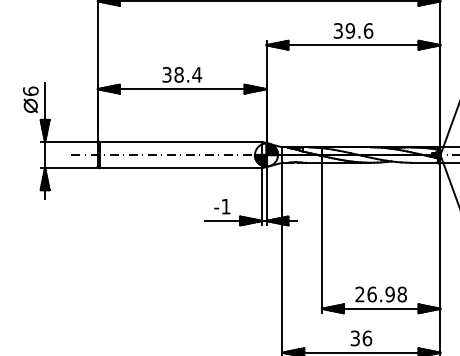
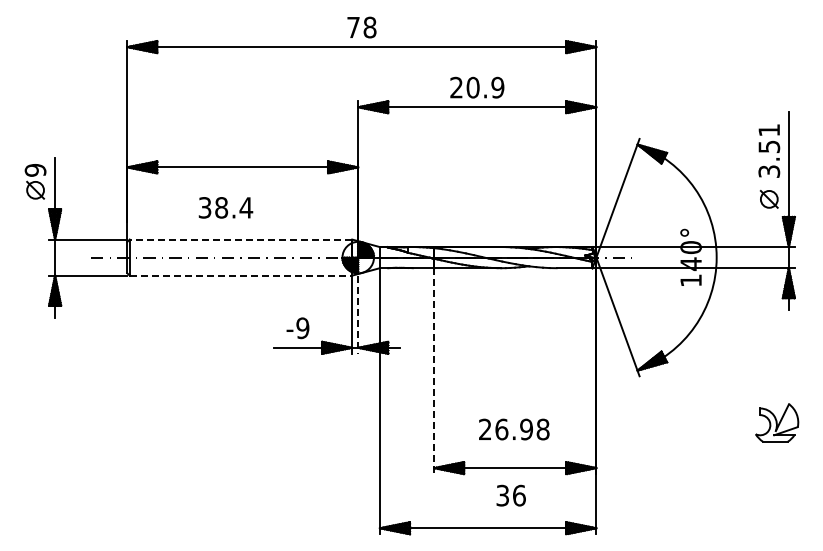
text: (353, 30) -> (477, 87), 39.6 -> 20.9
text: (181, 74) -> (225, 207), moved
text: (30, 90) -> (35, 169), 6 -> 9
line: (180, 141) -> (240, 239), solid -> dashed
line: (181, 168) -> (241, 275), solid -> dashed
line: (266, 197) -> (358, 315), solid -> dashed
text: (225, 206) -> (302, 328), -1 -> -9
line: (322, 238) -> (434, 371), solid -> dashed
text: (381, 294) -> (514, 429), moved
text: (360, 338) -> (510, 495), moved

